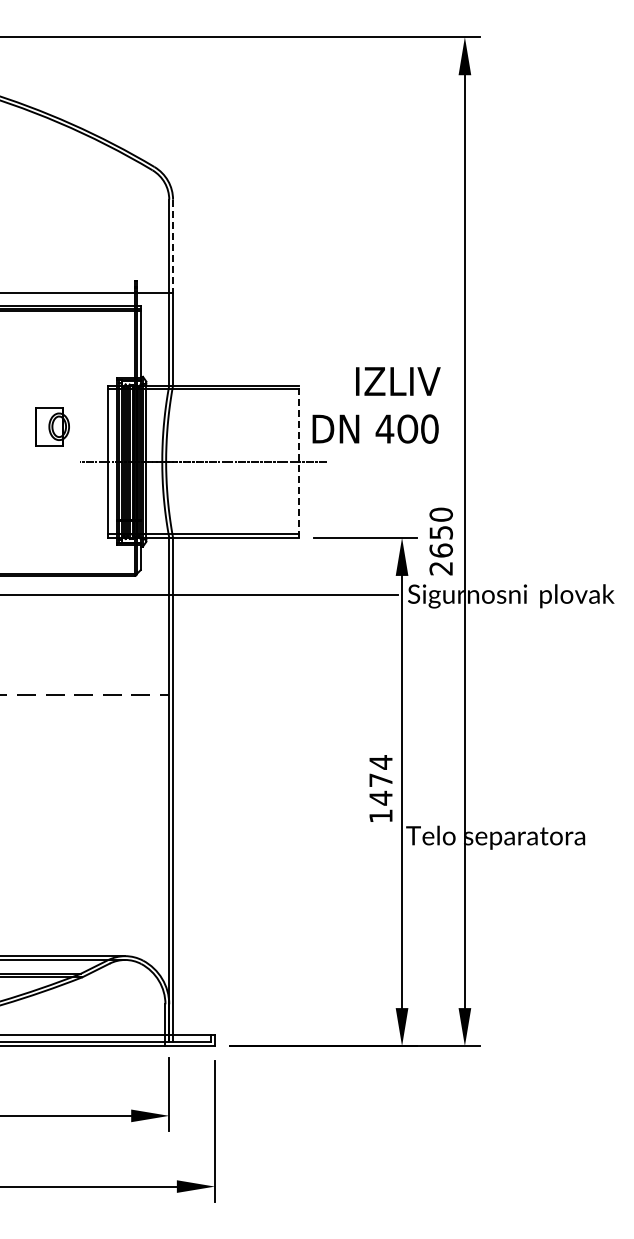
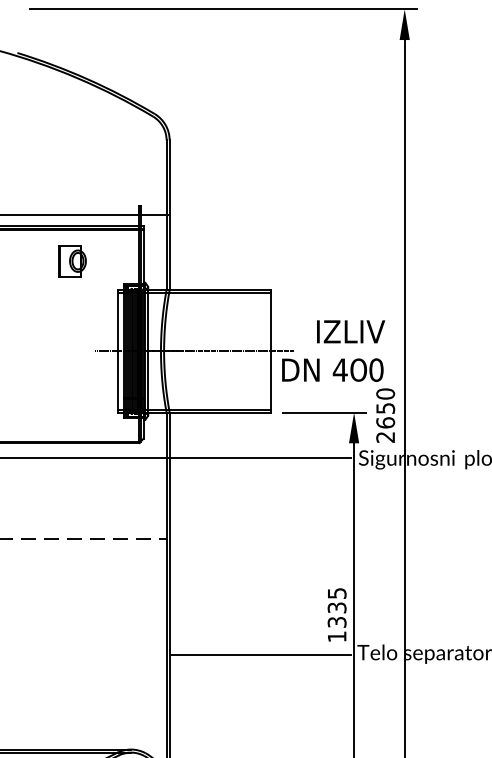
line: (173, 246) -> (170, 177), dashed -> solid
text: (376, 405) -> (333, 351), moved
part: (52, 426) -> (72, 260), moved
line: (298, 461) -> (270, 351), dashed -> solid
text: (380, 780) -> (336, 608), 1474 -> 1335
line: (285, 838) -> (260, 654), added

